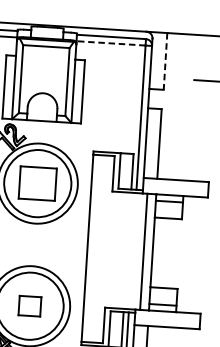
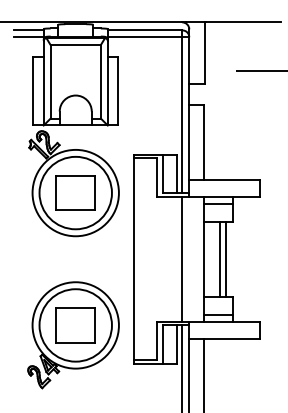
line: (110, 43) -> (144, 37), dashed -> solid
line: (165, 61) -> (204, 53), dashed -> solid
line: (143, 251) -> (182, 258), moved
line: (168, 252) -> (220, 258), added
line: (173, 253) -> (226, 258), added
part: (29, 306) -> (75, 325), size x1.67

